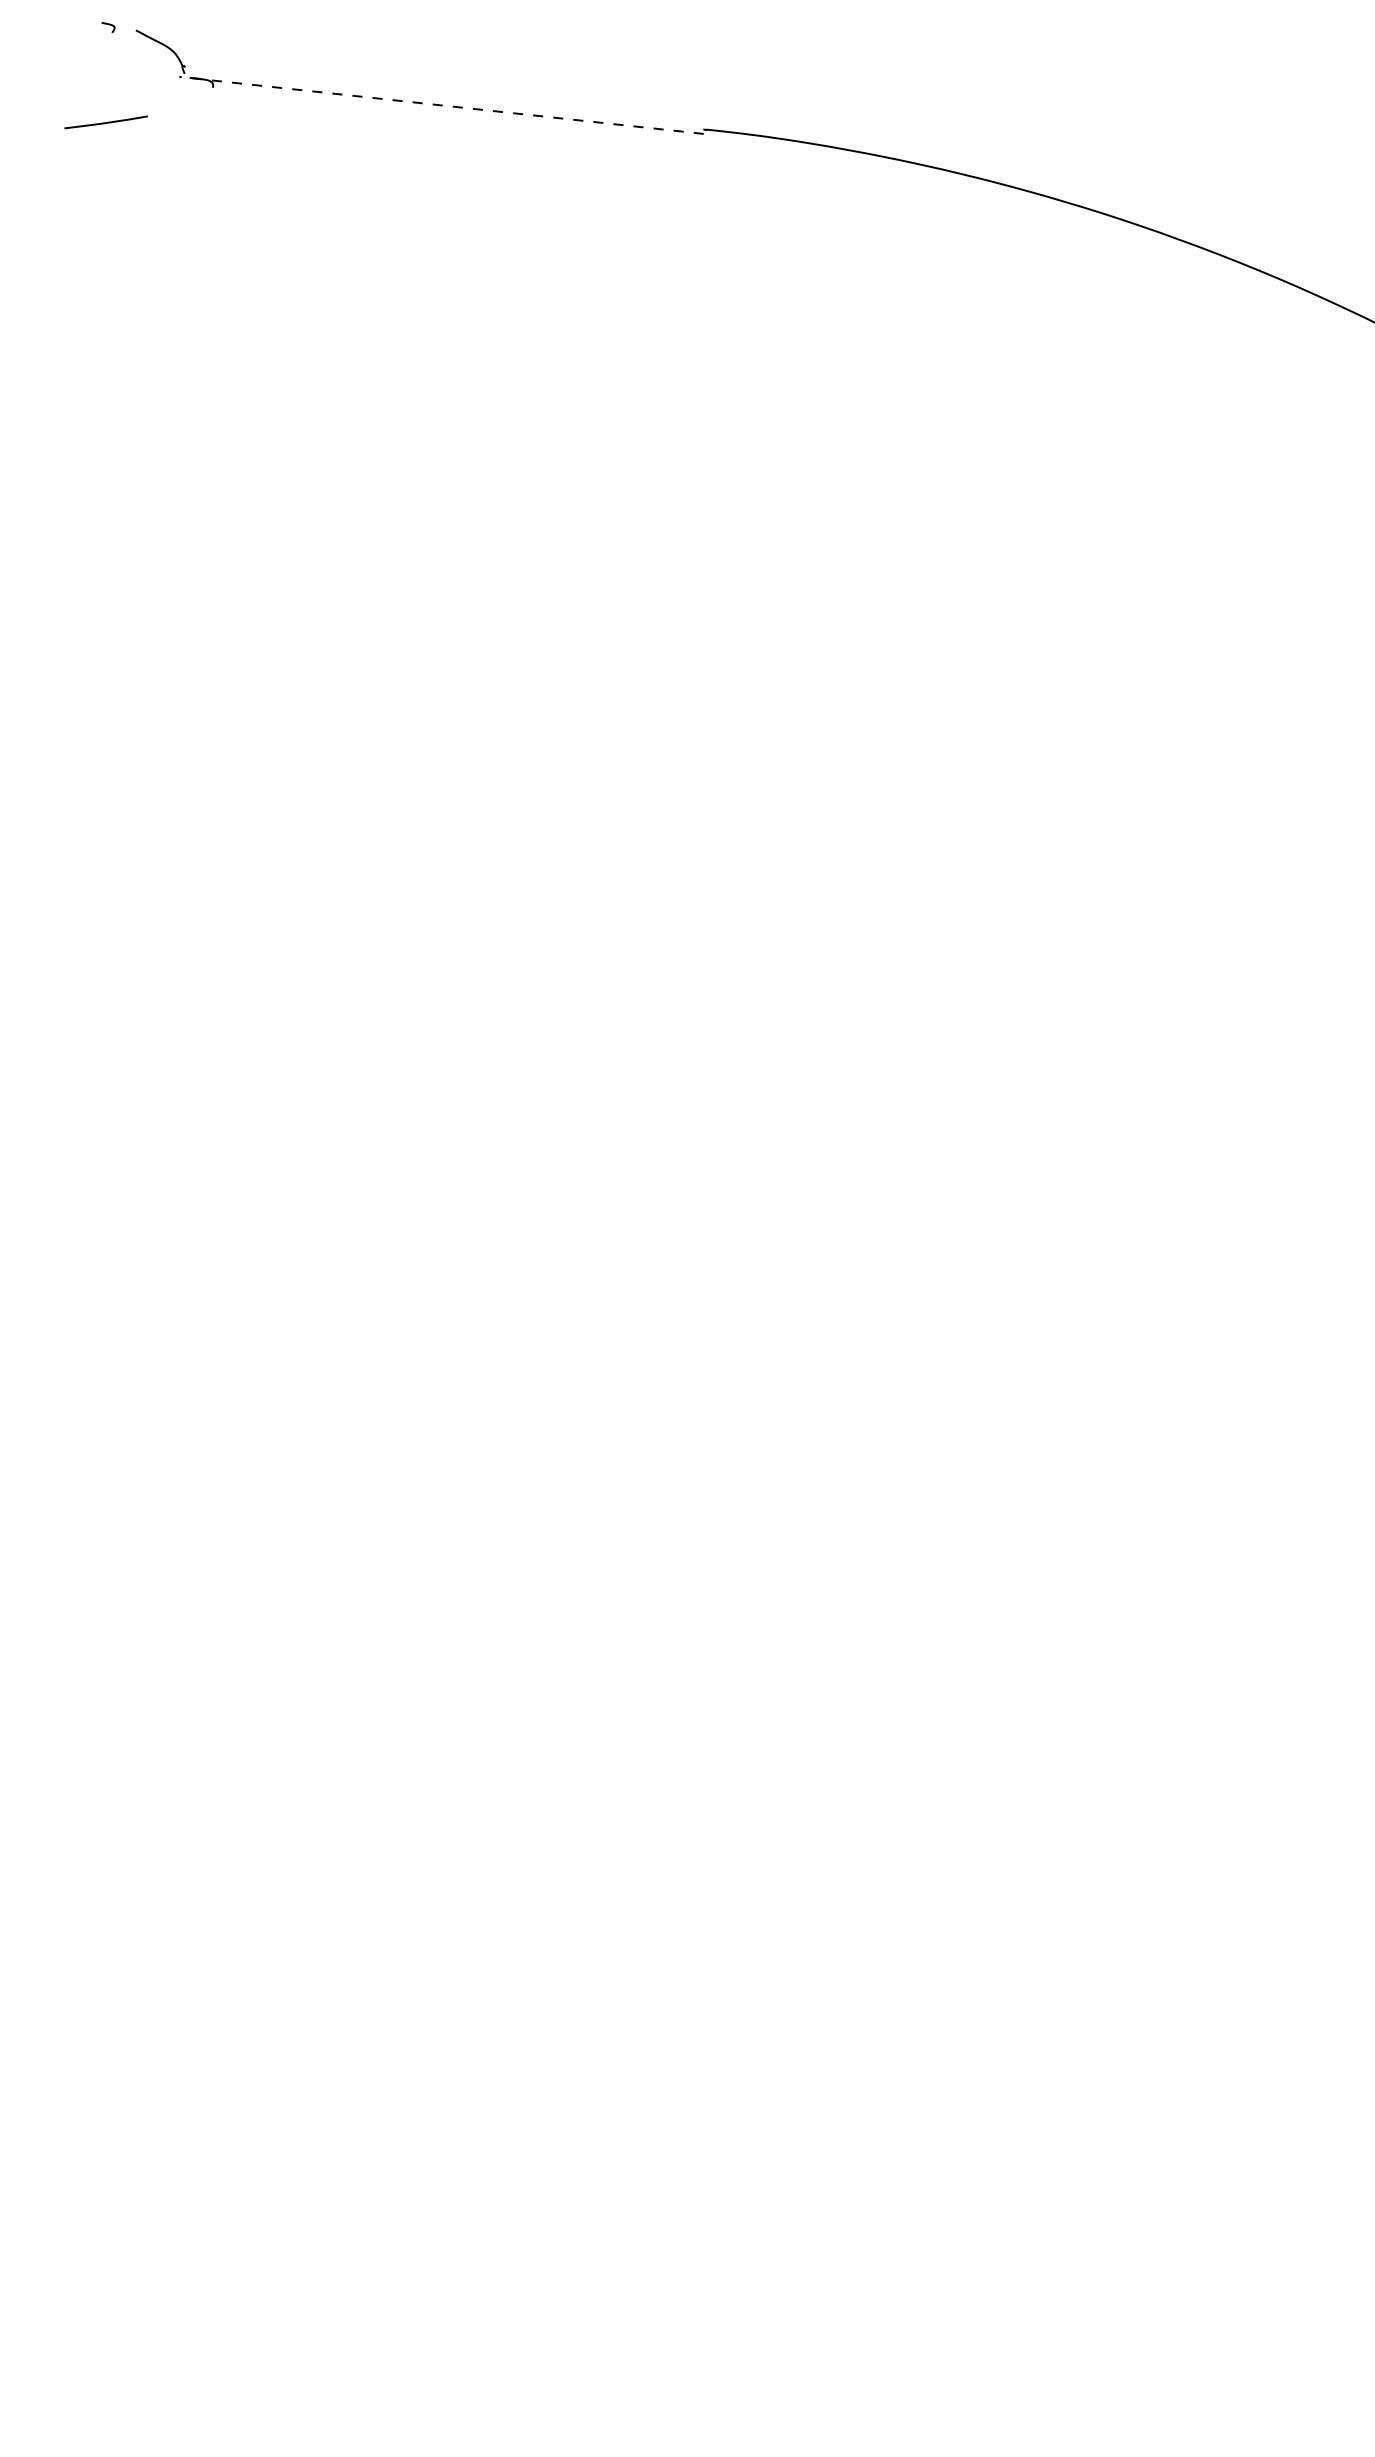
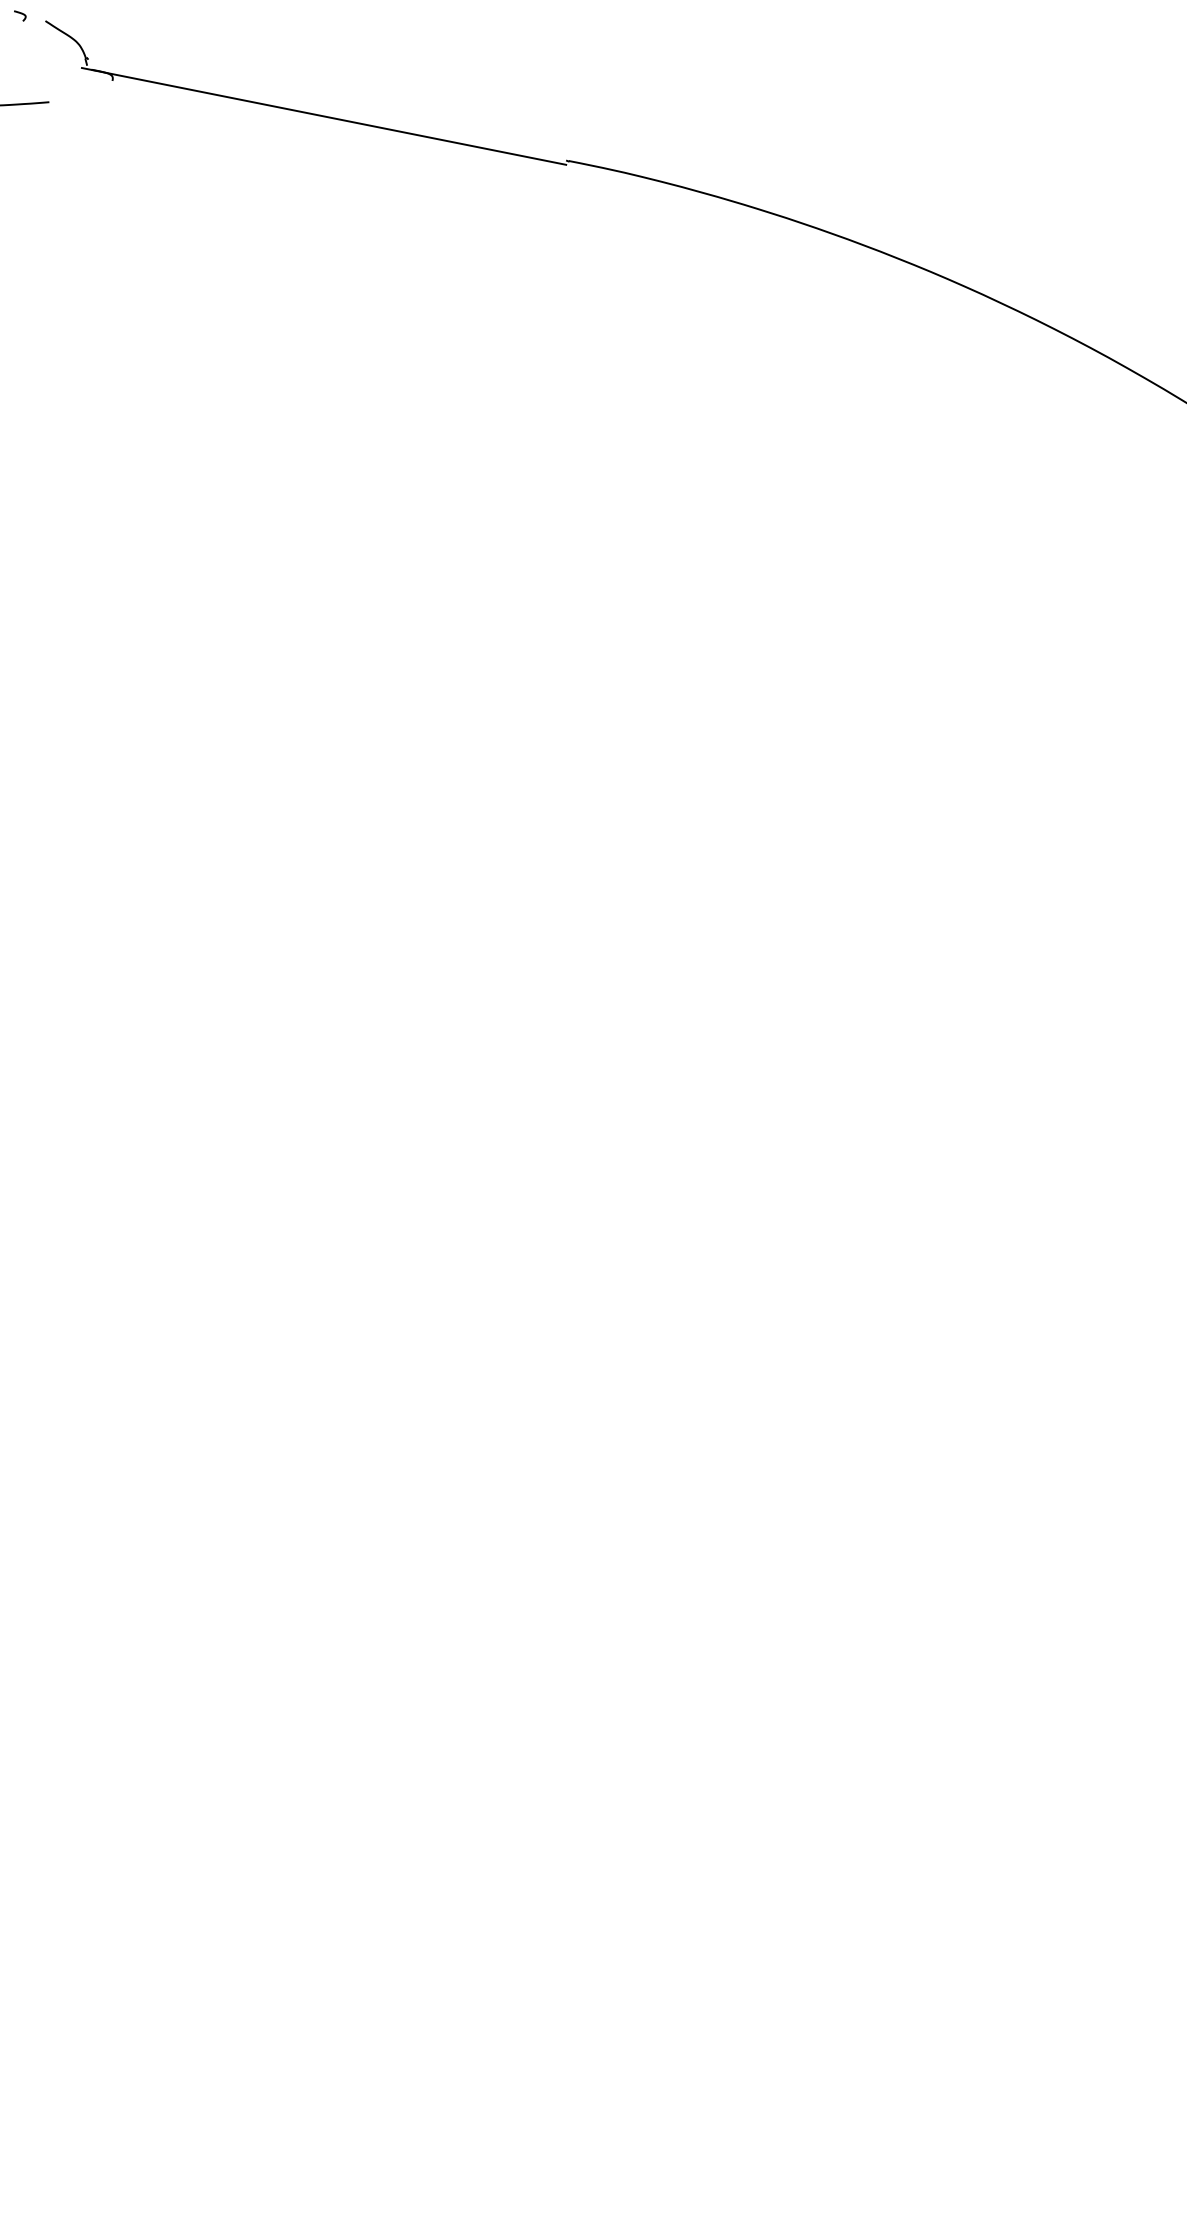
line: (441, 105) -> (324, 116), dashed -> solid

